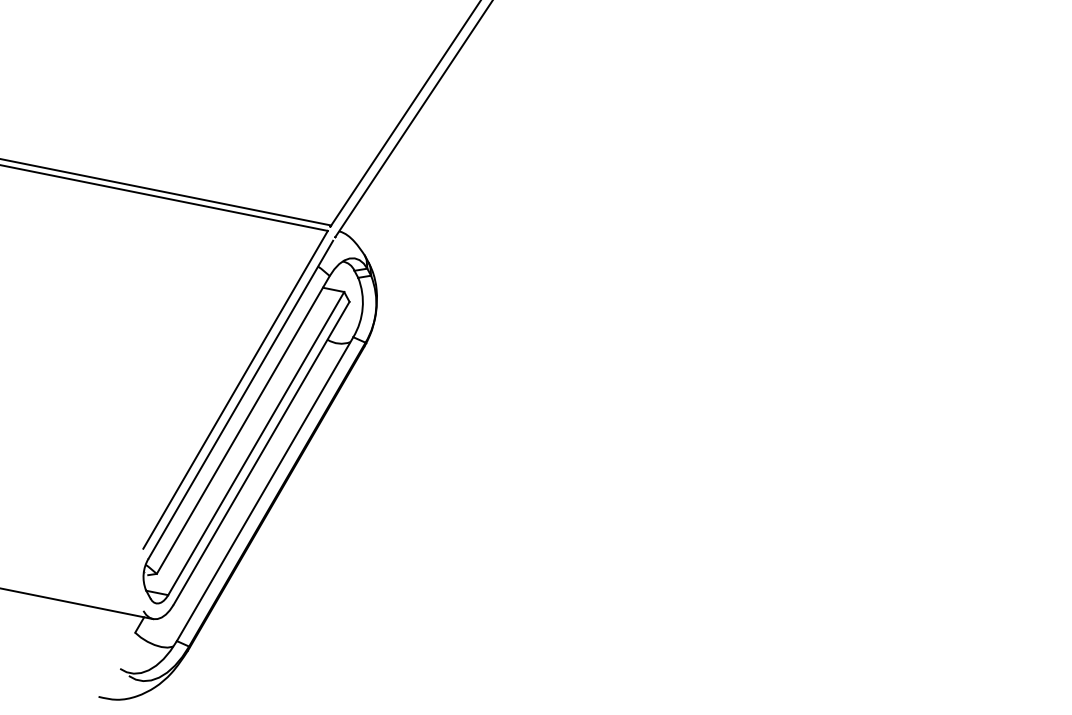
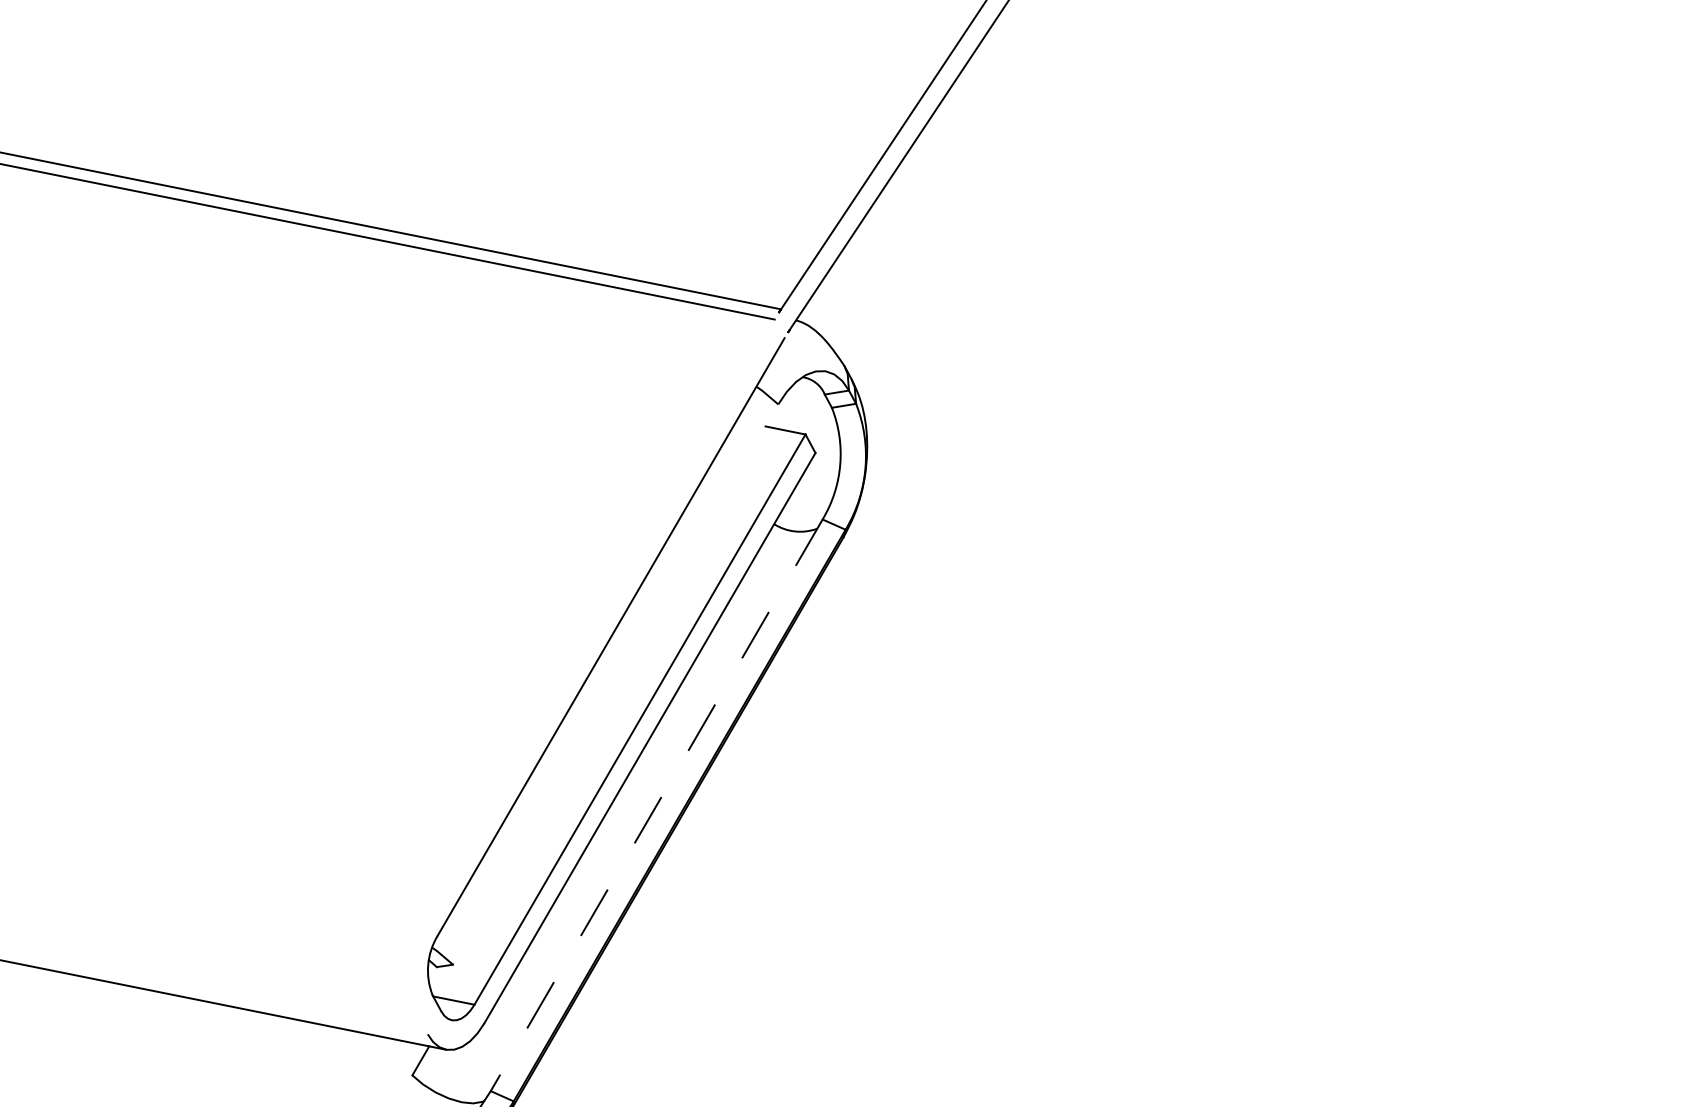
line: (235, 389) -> (600, 617), removed
line: (242, 424) -> (614, 683), removed
line: (265, 489) -> (657, 805), solid -> dashed

